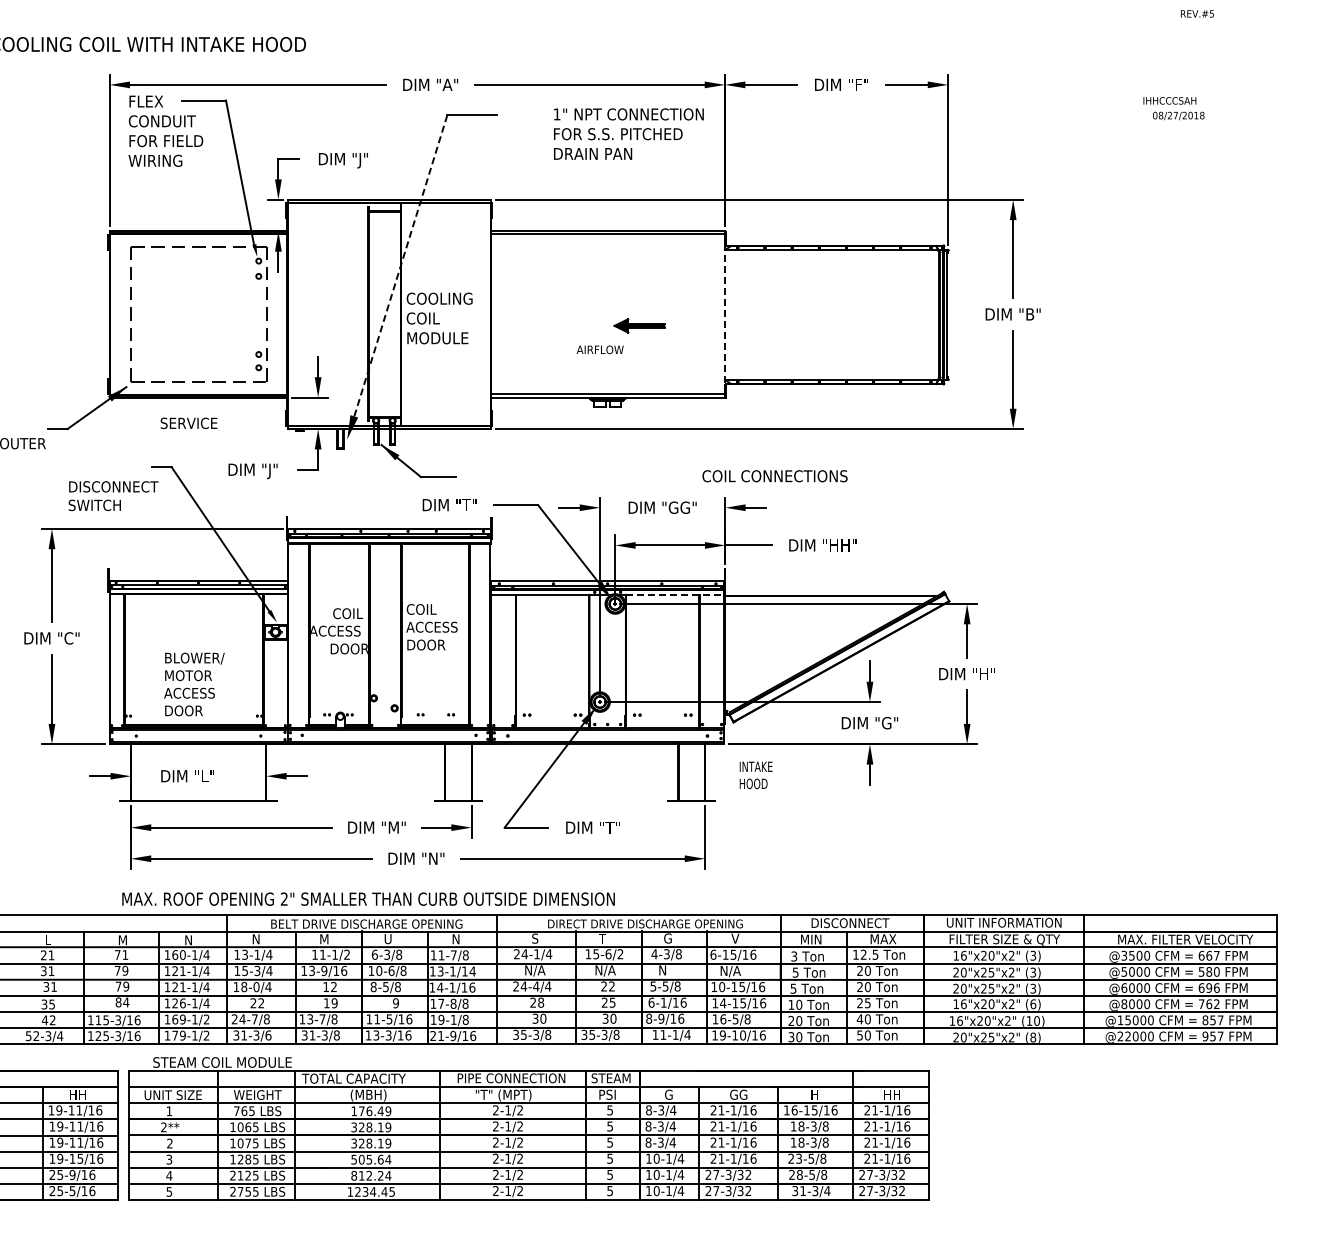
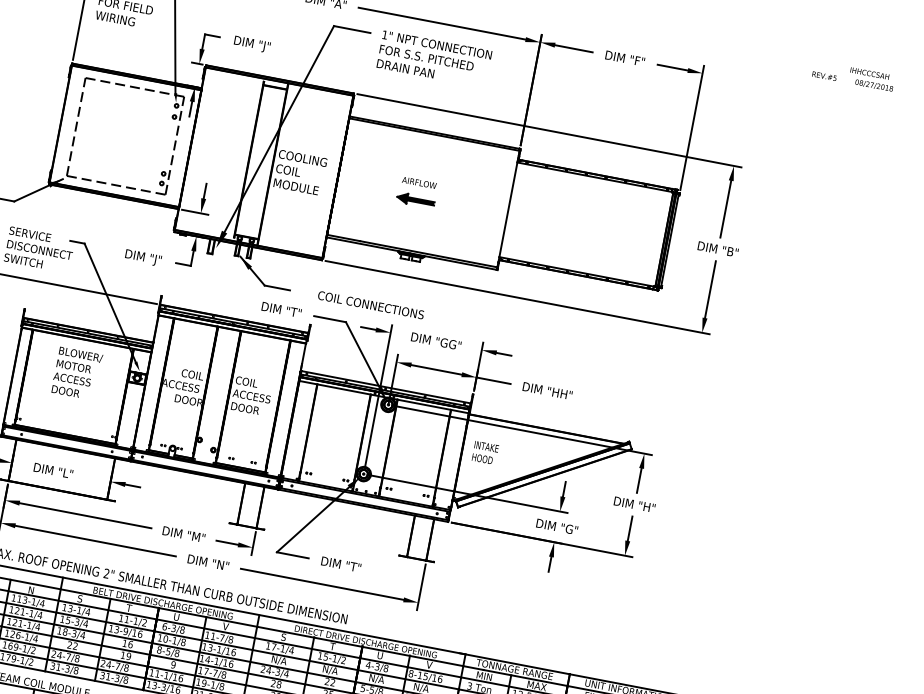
text: (1197, 13) -> (824, 75), moved
text: (1173, 108) -> (871, 79), moved
text: (628, 133) -> (434, 58), moved
line: (400, 265) -> (279, 128), dashed -> solid
line: (725, 320) -> (507, 213), dashed -> solid
part: (639, 325) -> (415, 200), moved
text: (599, 349) -> (418, 182), moved
text: (188, 422) -> (29, 233), moved
text: (774, 476) -> (370, 305), moved
line: (675, 594) -> (433, 406), dashed -> solid
text: (194, 684) -> (77, 373), moved
text: (755, 775) -> (484, 453), moved
text: (849, 923) -> (514, 669), DISCONNECT -> TONNAGE RANGE
text: (667, 938) -> (379, 655), G -> U
text: (255, 939) -> (80, 599), N -> S
text: (323, 939) -> (129, 608), M -> T
text: (455, 939) -> (225, 626), N -> V
text: (178, 954) -> (21, 599), 160-1/4 -> 113-1/4
text: (520, 954) -> (270, 646), 24-1/4 -> 17-1/4
text: (608, 954) -> (334, 658), 15-6/2 -> 15-1/2
text: (713, 954) -> (411, 673), 6-15/16 -> 8-15/16
text: (391, 970) -> (174, 640), 10-6/8 -> 10-1/8
text: (673, 970) -> (379, 679), N -> N/A
text: (472, 971) -> (233, 652), 13-1/14 -> 13-1/16
text: (536, 986) -> (278, 672), 24-4/4 -> 24-3/4
text: (256, 987) -> (74, 634), 18-0/4 -> 18-3/4
text: (334, 987) -> (130, 644), 12 -> 16
text: (453, 1003) -> (215, 673), 17-8/8 -> 17-7/8
text: (306, 1019) -> (106, 664), 13-7/8 -> 24-7/8
text: (389, 1019) -> (166, 675), 11-5/16 -> 11-1/16
text: (268, 1035) -> (76, 670), 31-3/6 -> 31-3/8

